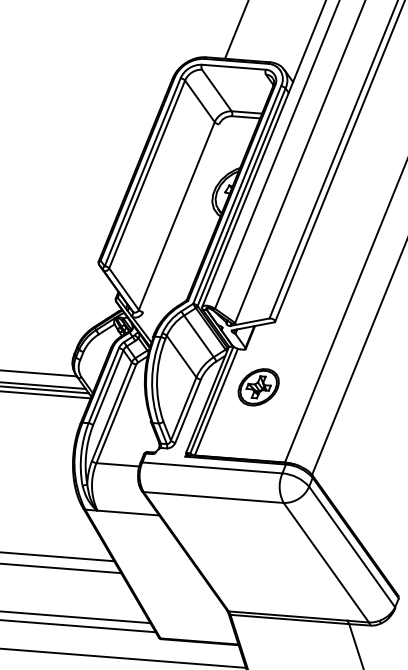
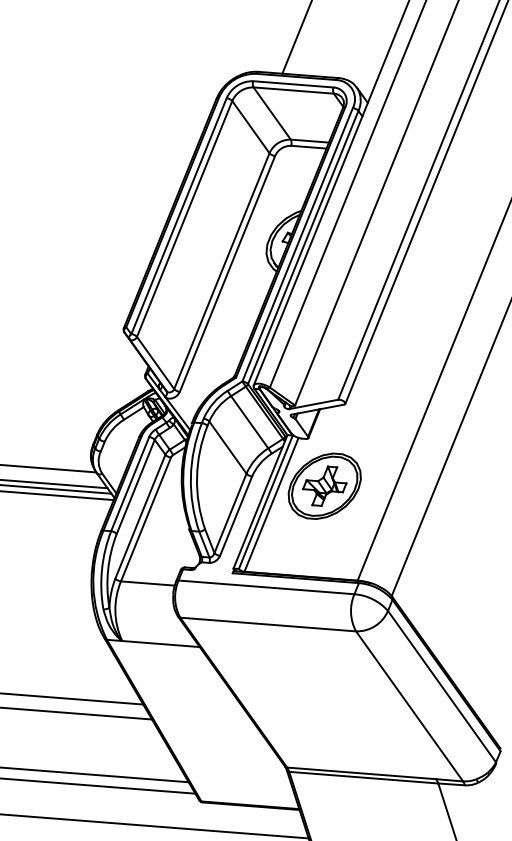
line: (233, 72) -> (293, 90), added
line: (181, 217) -> (227, 273), added
part: (258, 386) -> (324, 485), size x1.43

